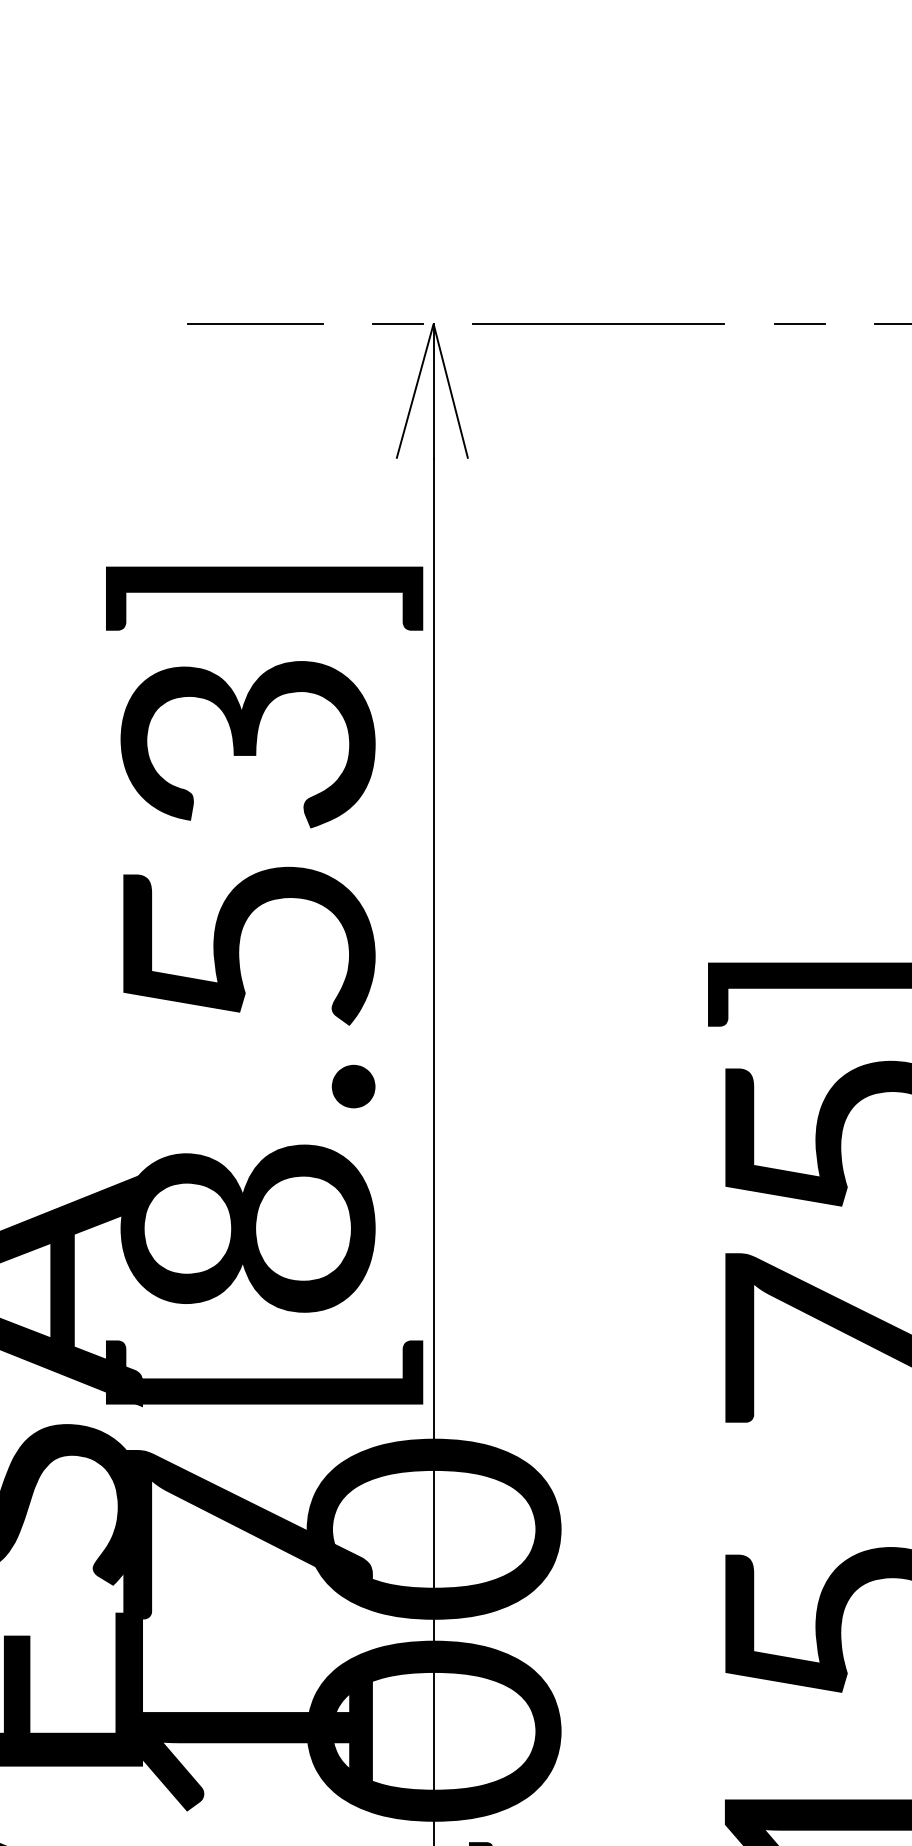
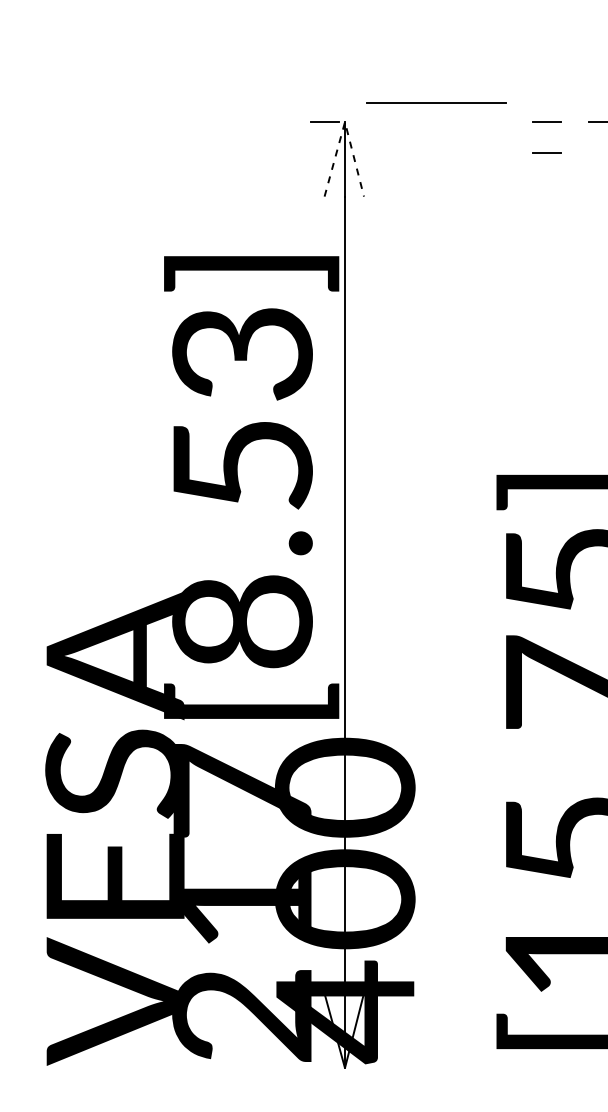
line: (599, 322) -> (436, 102), moved
line: (255, 324) -> (246, 122), removed
line: (432, 324) -> (344, 122), solid -> dashed
line: (798, 378) -> (546, 152), added

